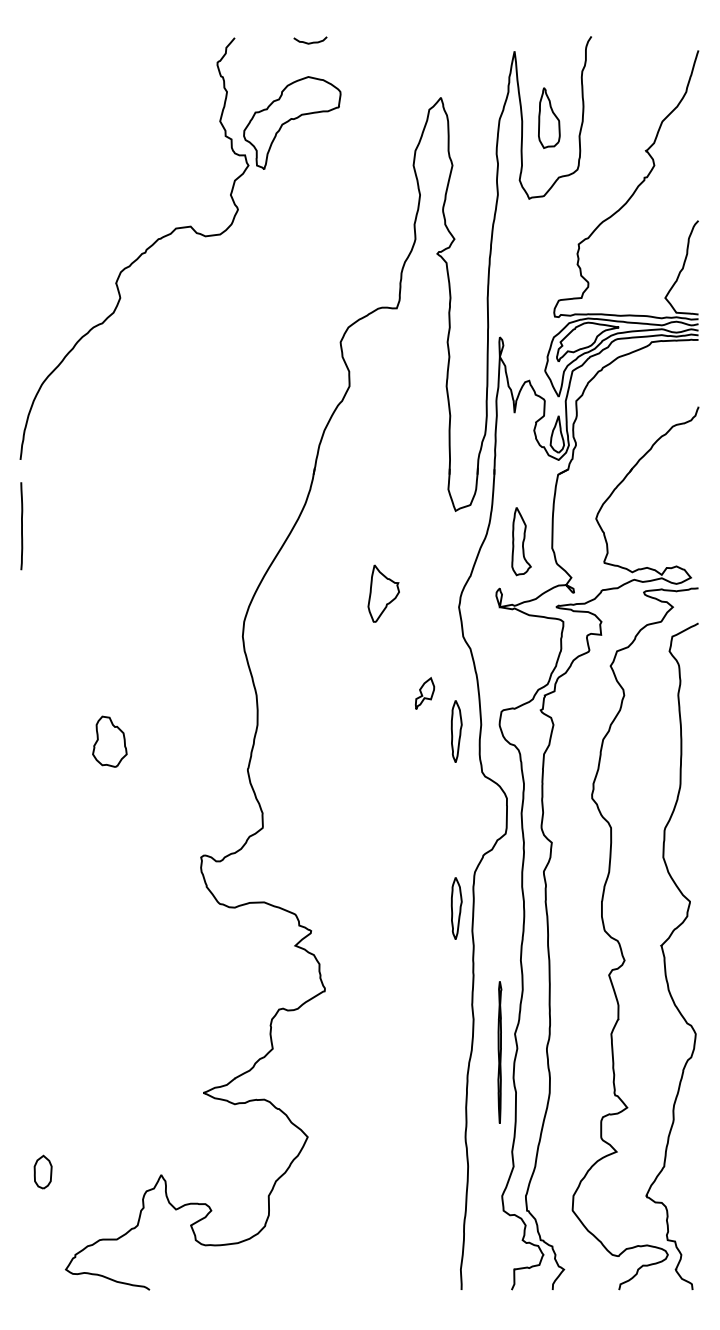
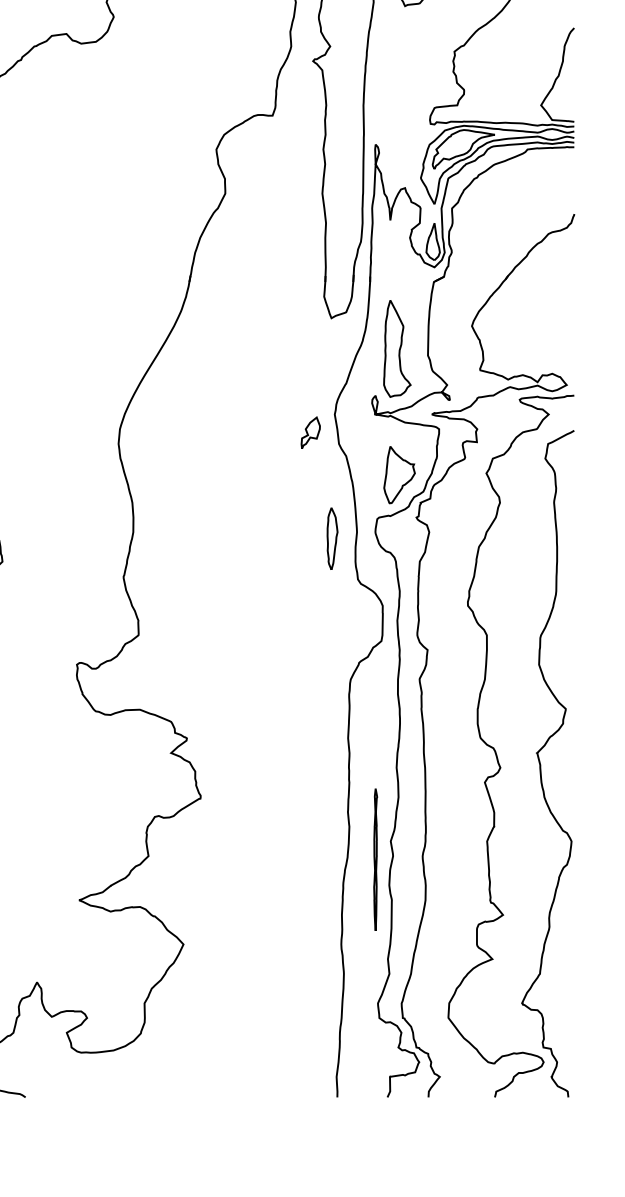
part: (521, 541) -> (397, 348), size x1.43
part: (383, 593) -> (399, 474), moved
part: (425, 693) -> (311, 432), moved
part: (456, 908) -> (332, 715), removed

